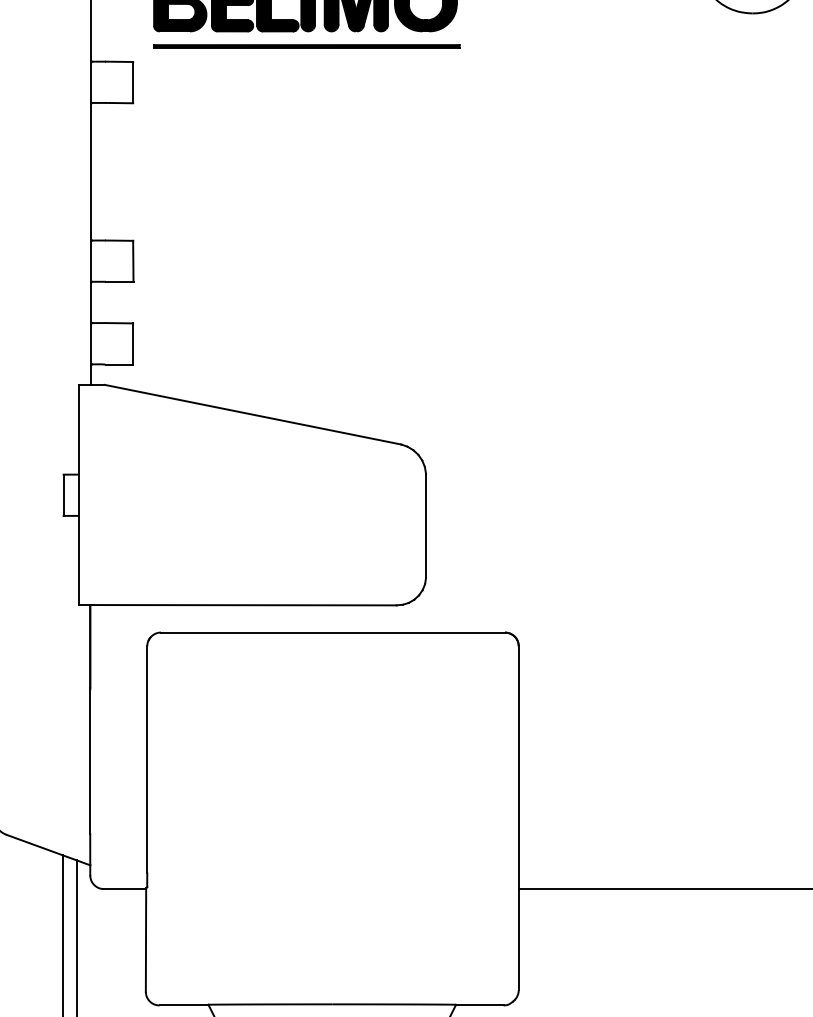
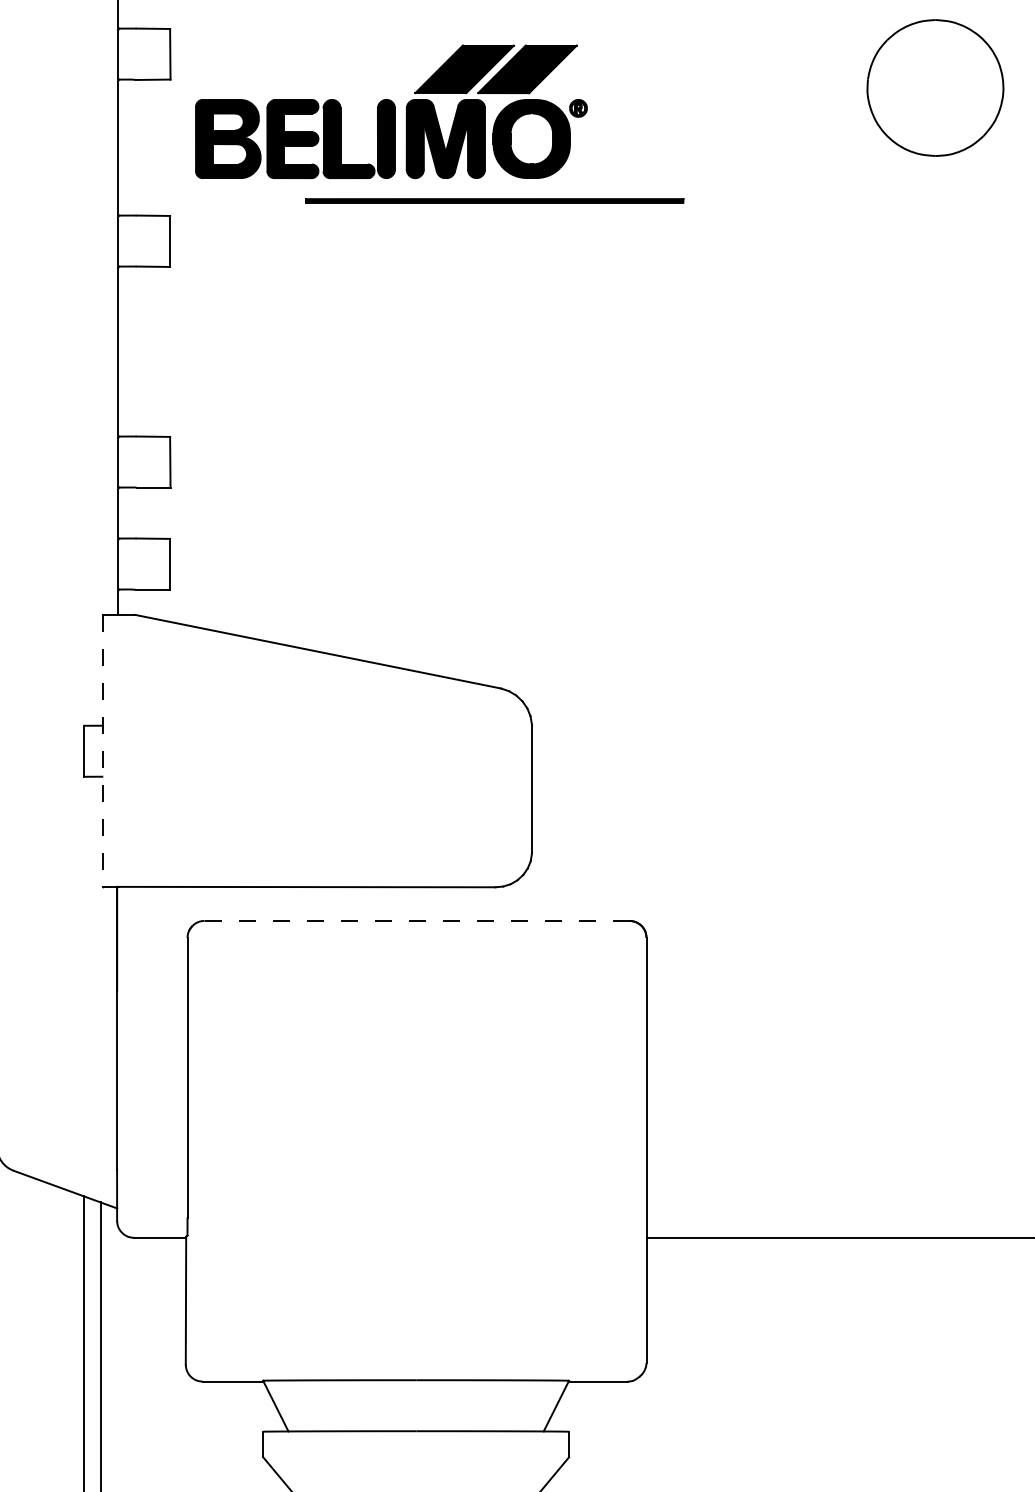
part: (306, 46) -> (494, 200), moved
line: (78, 494) -> (102, 750), solid -> dashed
line: (332, 632) -> (416, 920), solid -> dashed

